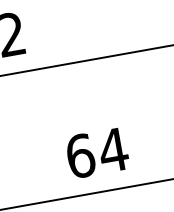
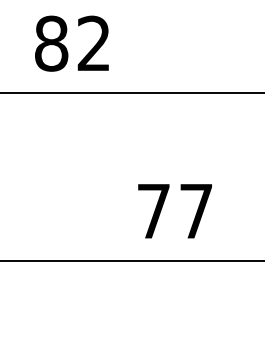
text: (97, 153) -> (175, 211), 64 -> 77

